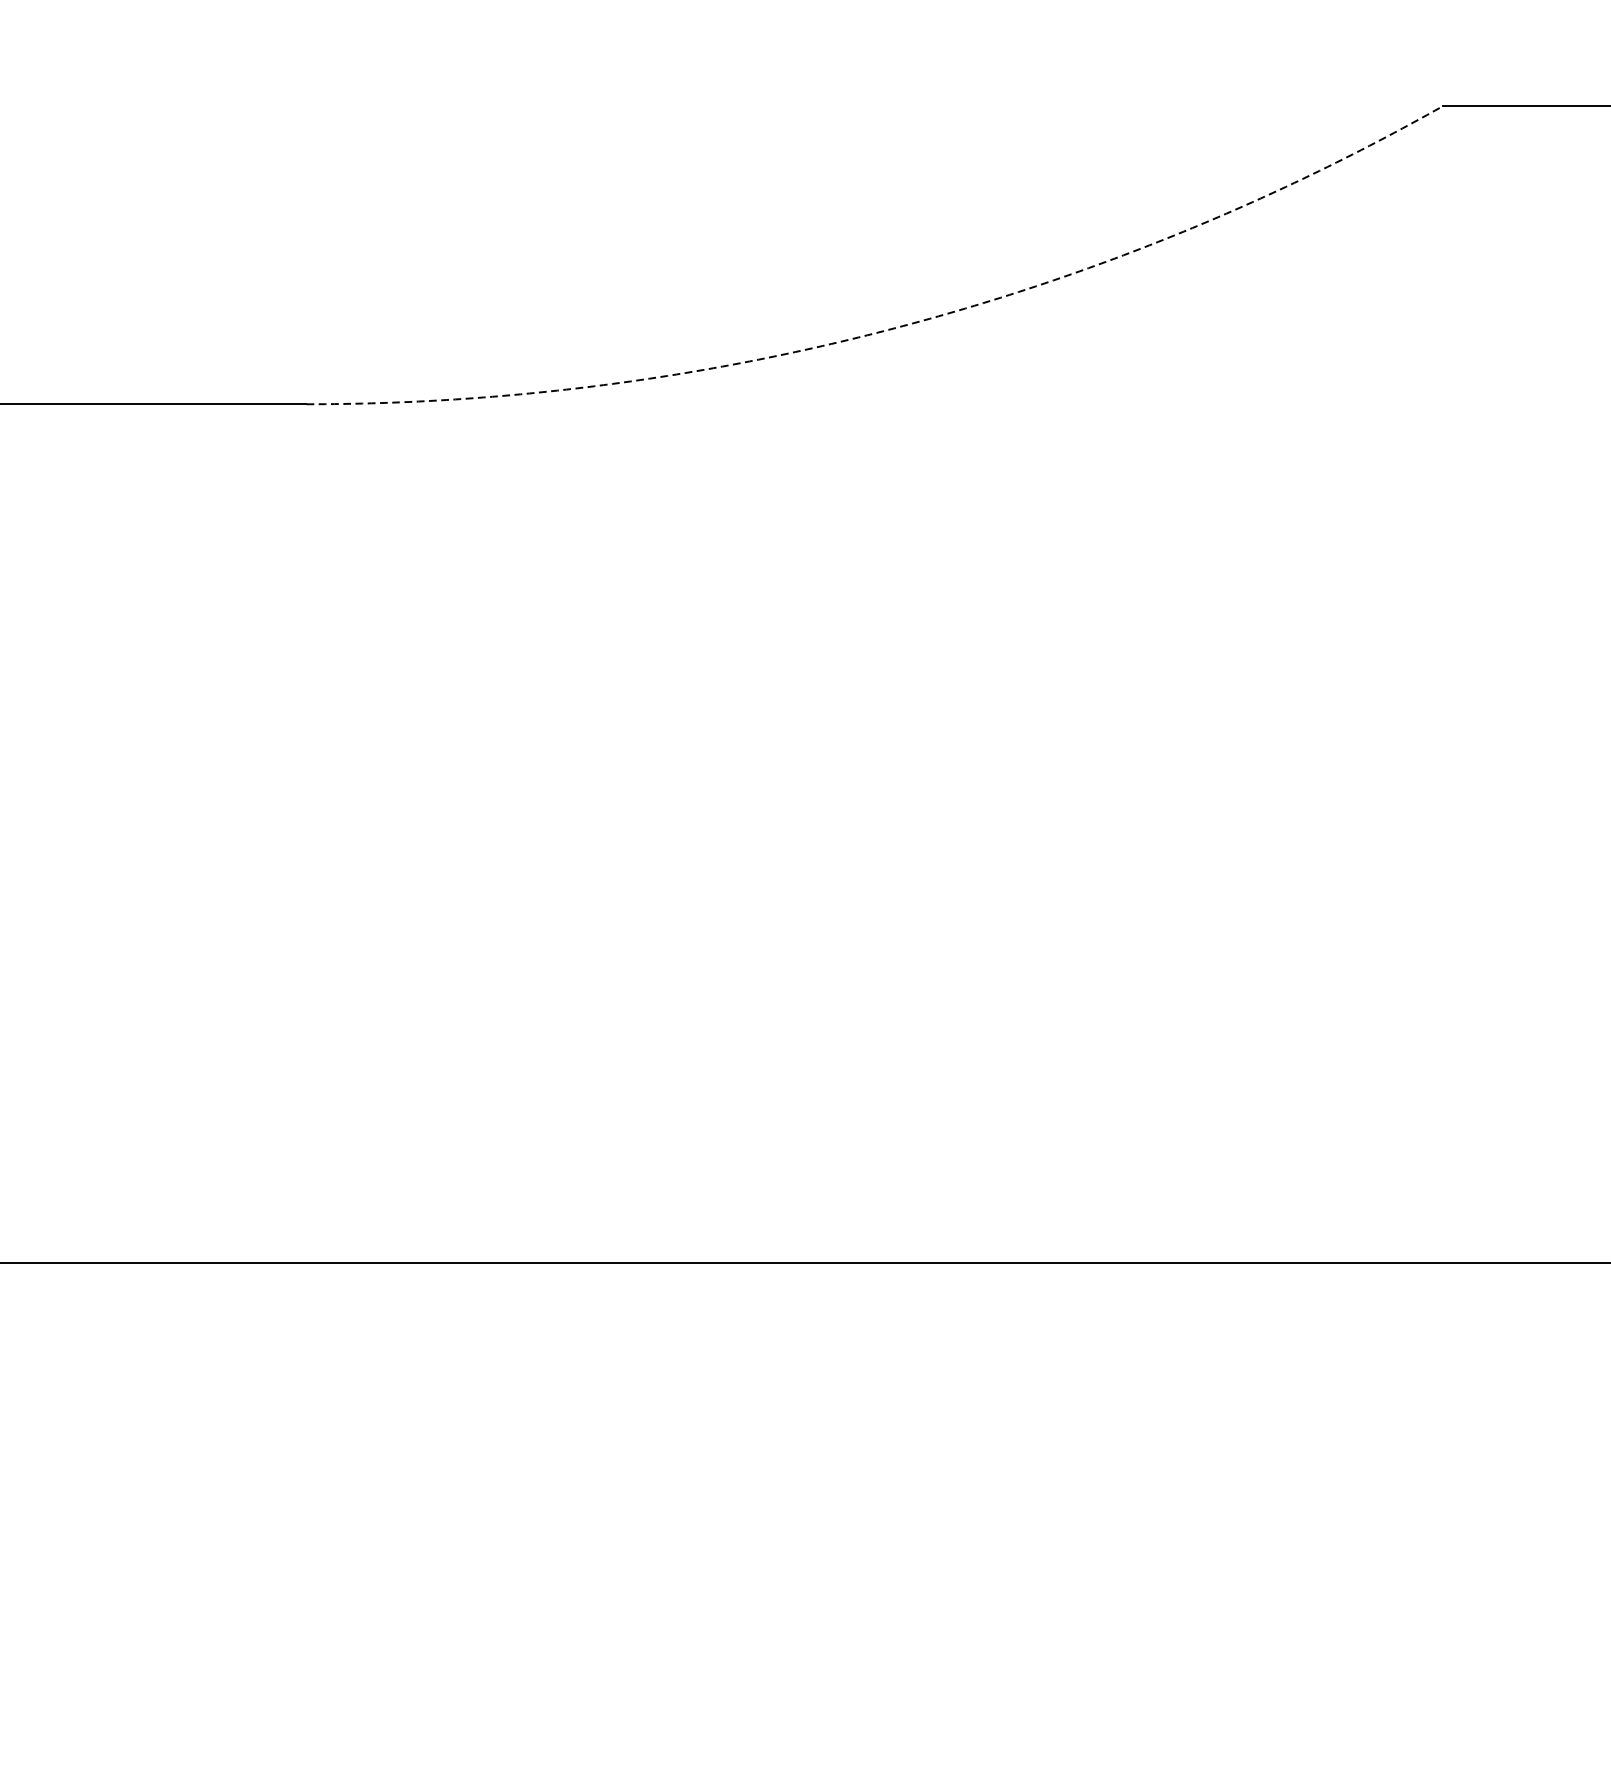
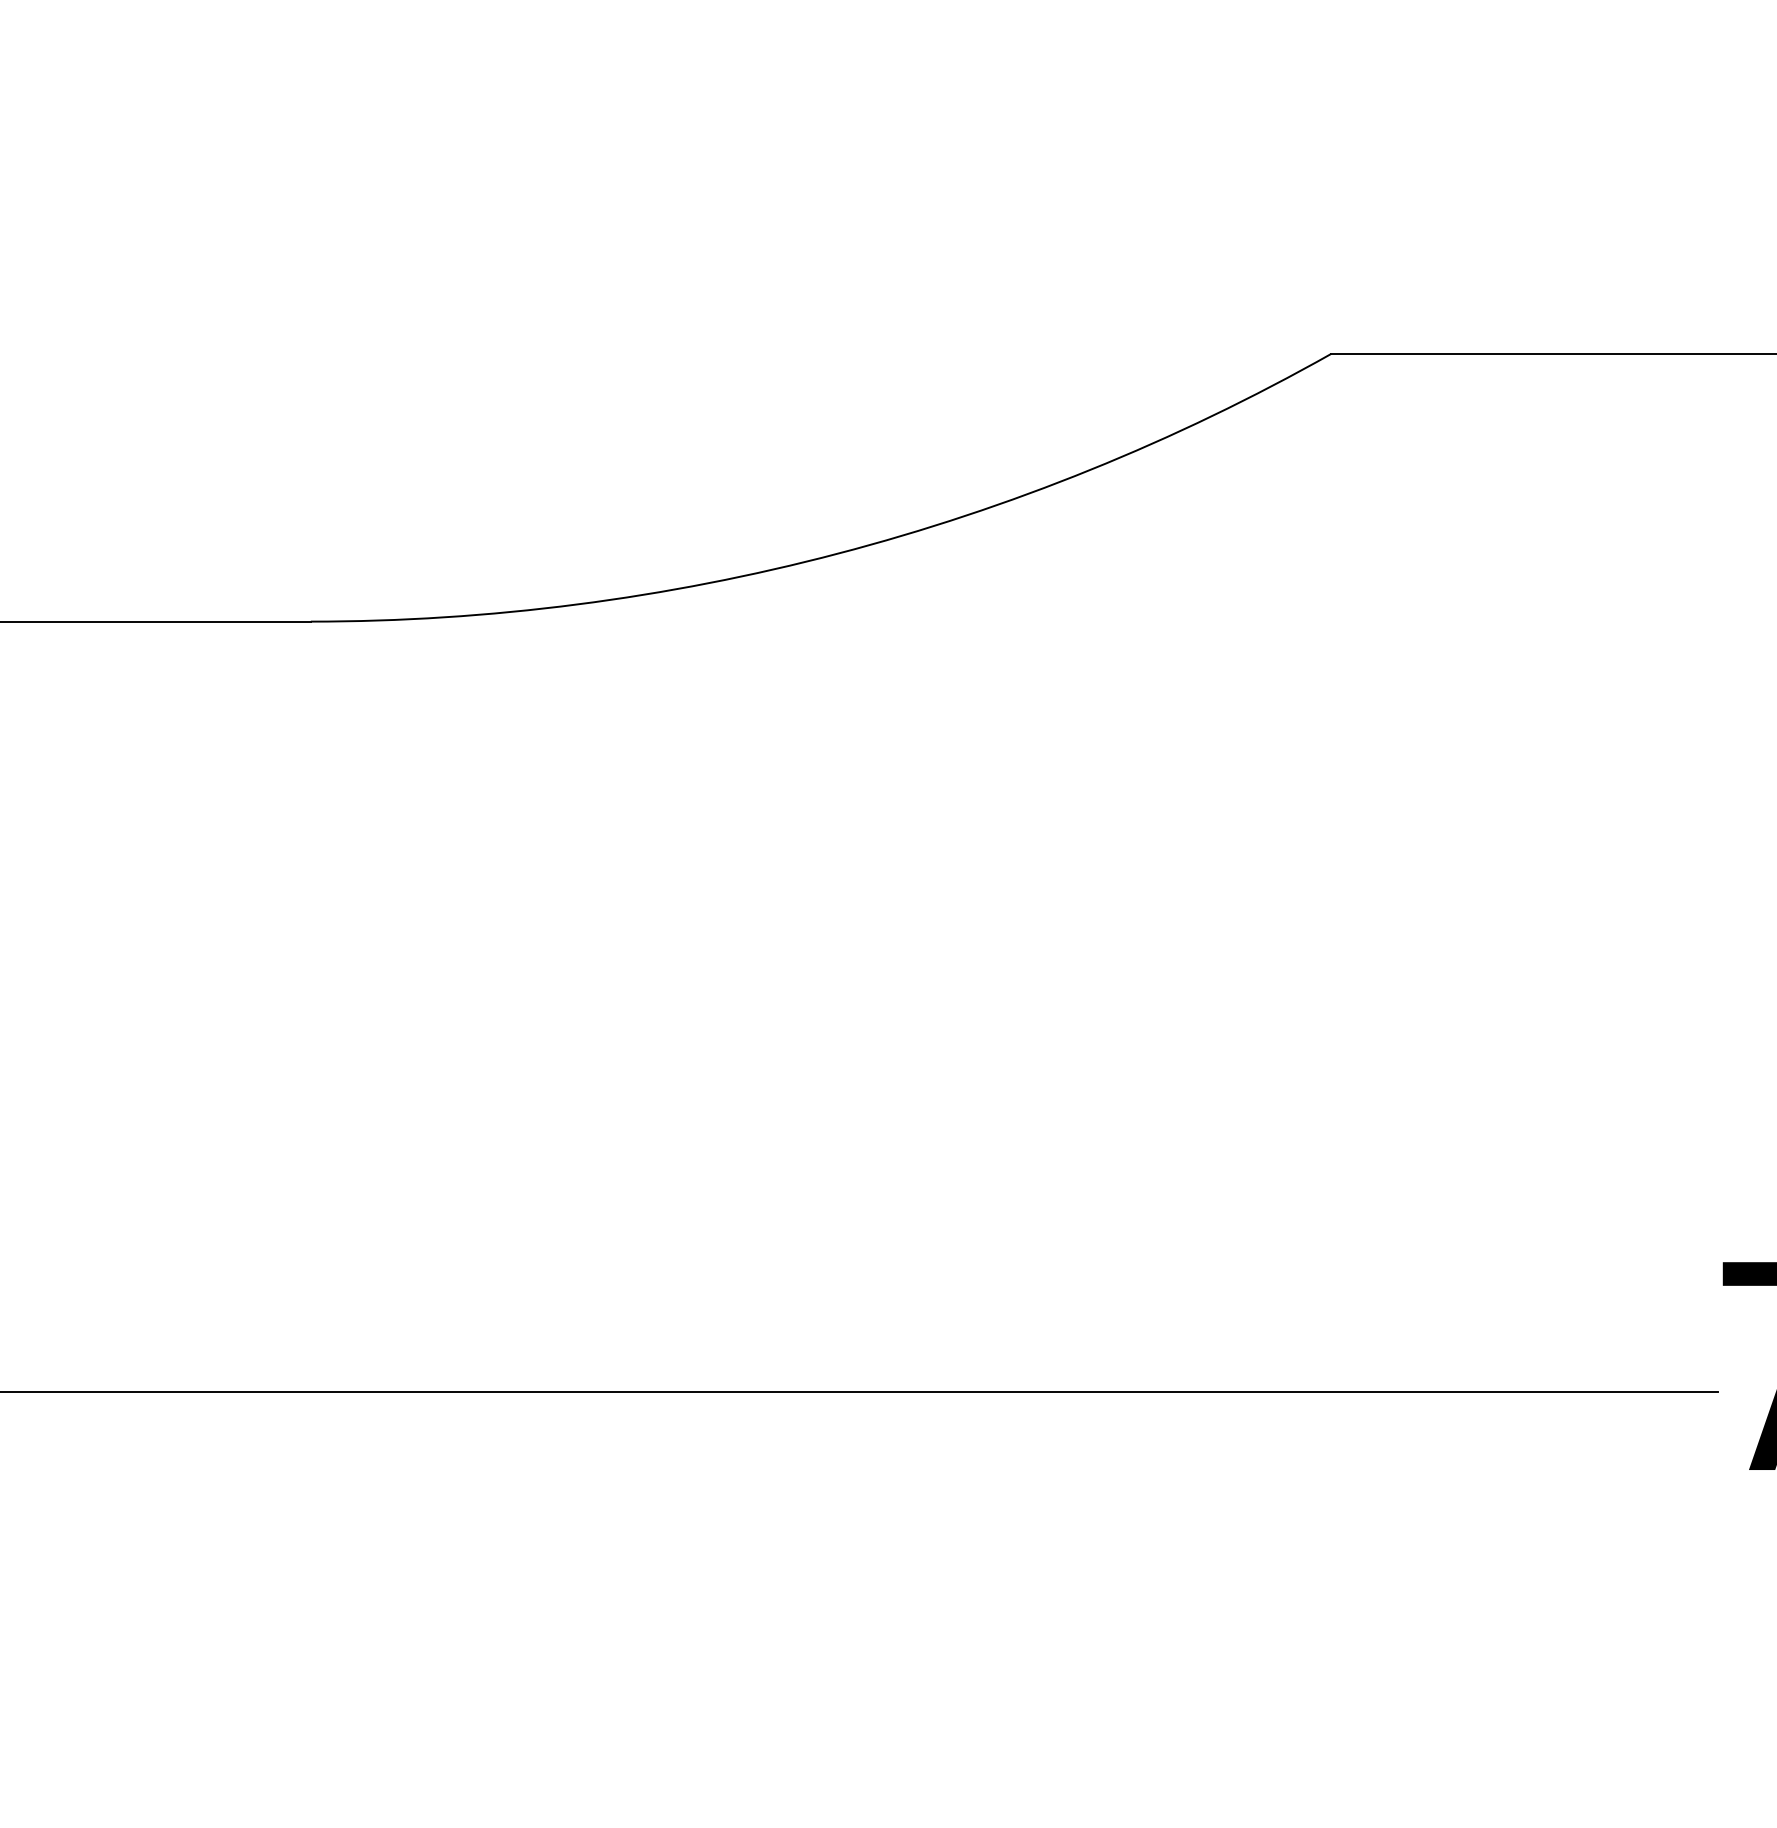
arc: (894, 328) -> (838, 553), dashed -> solid

